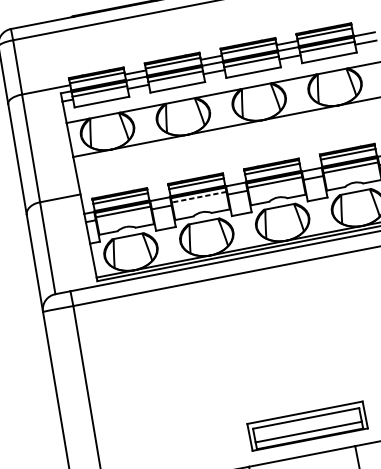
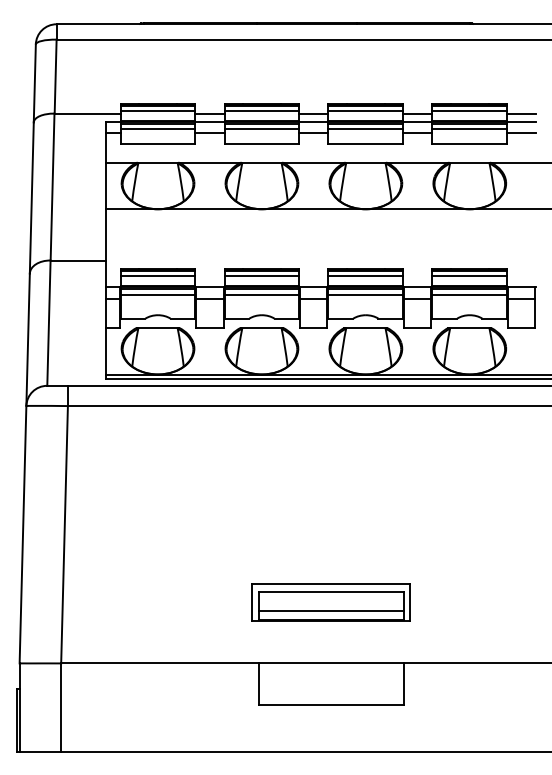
line: (362, 28) -> (521, 113), added
line: (198, 197) -> (261, 294), dashed -> solid
part: (306, 426) -> (330, 602), moved

